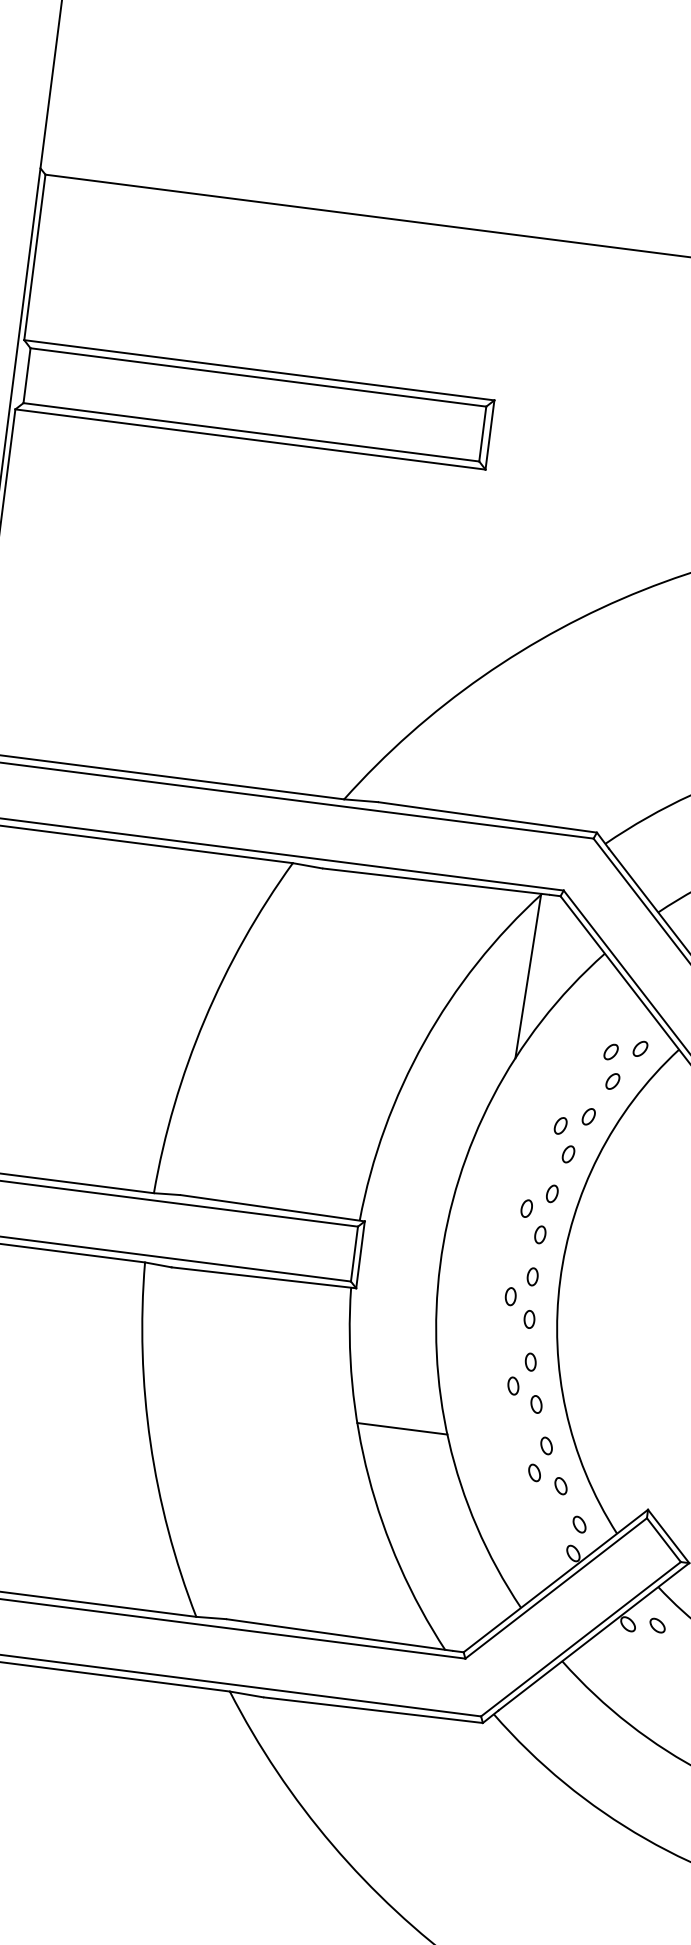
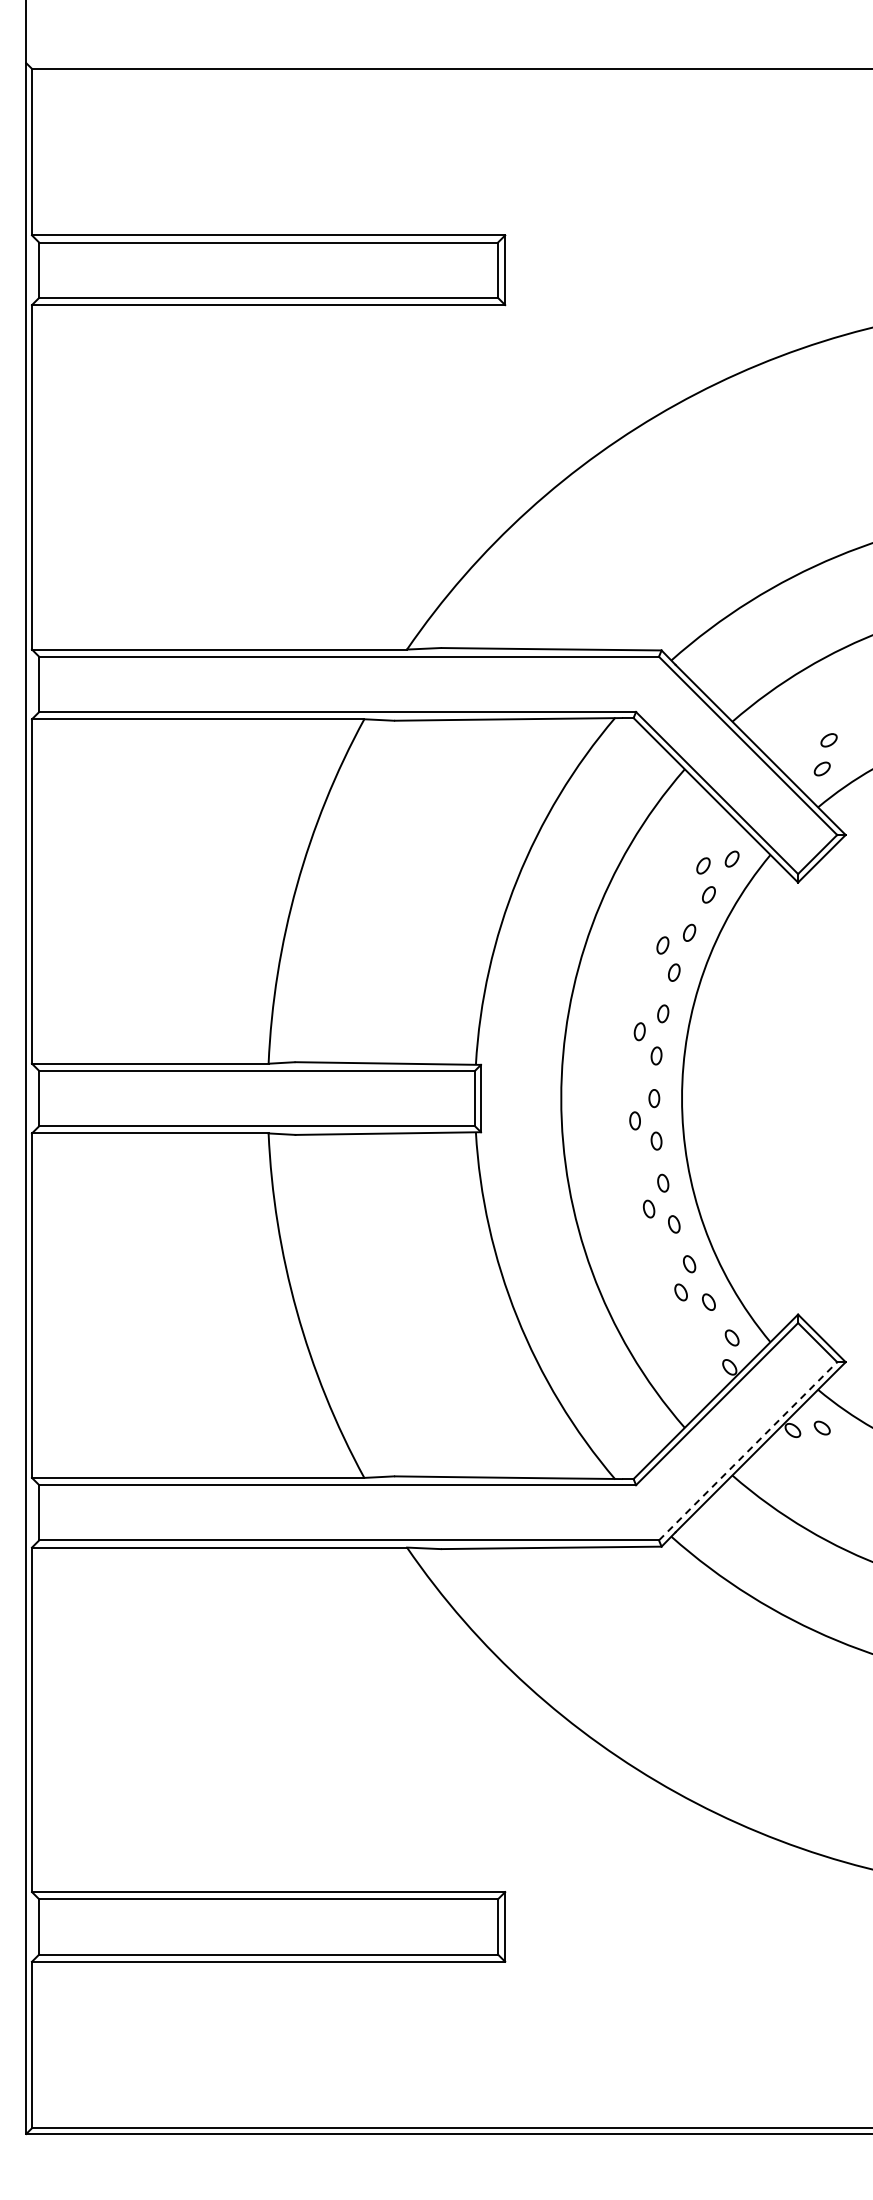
line: (527, 976) -> (611, 801), removed
line: (402, 1428) -> (544, 1265), removed
line: (581, 1638) -> (748, 1450), solid -> dashed

